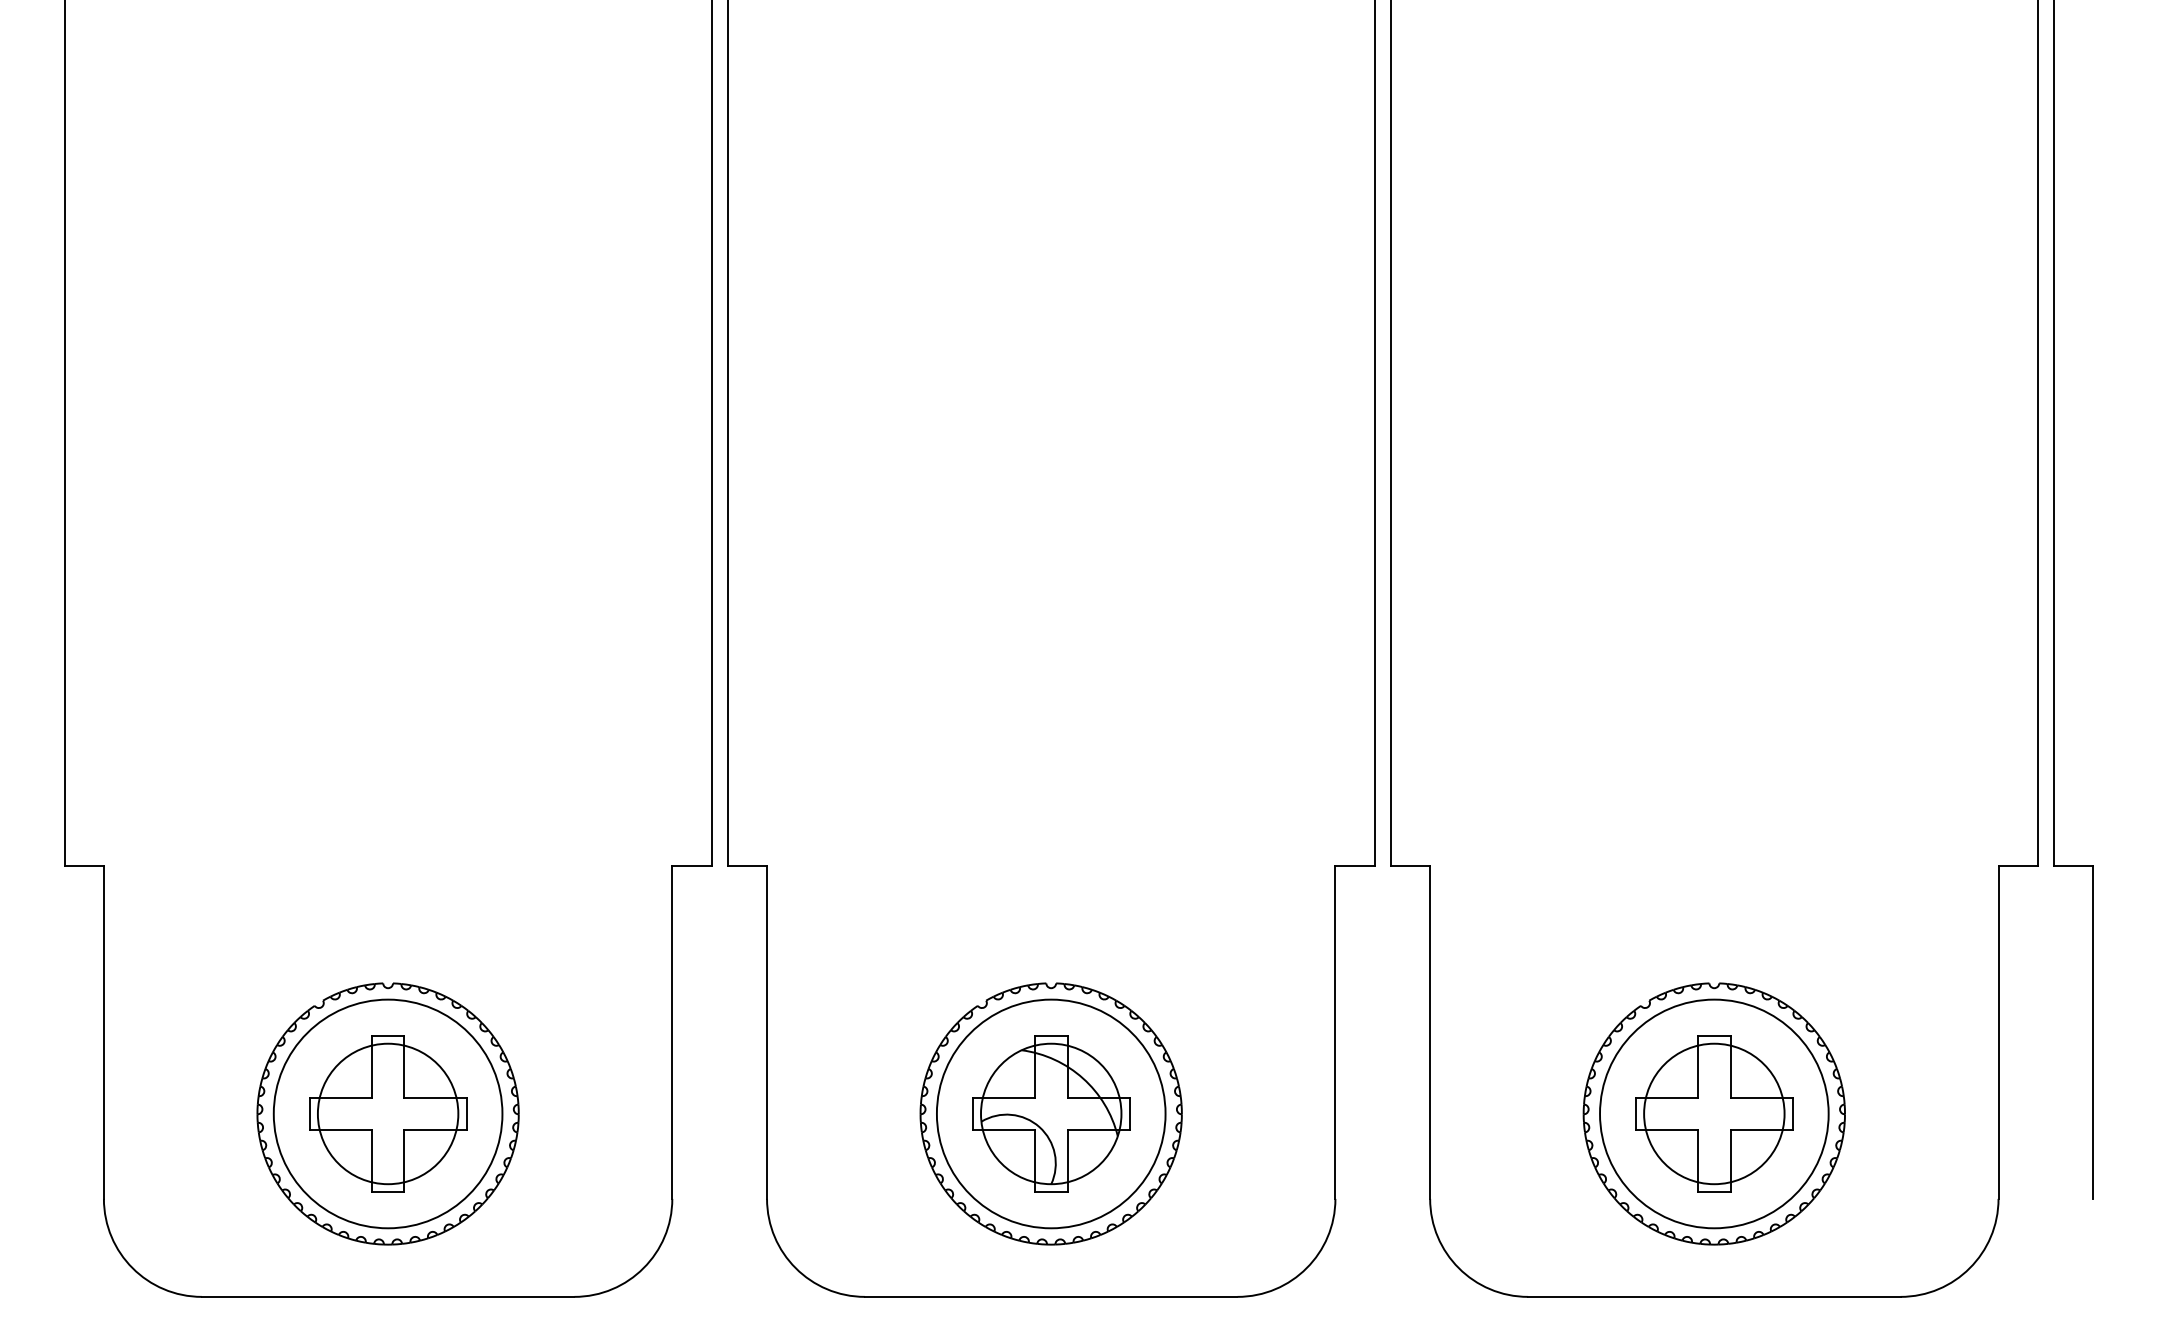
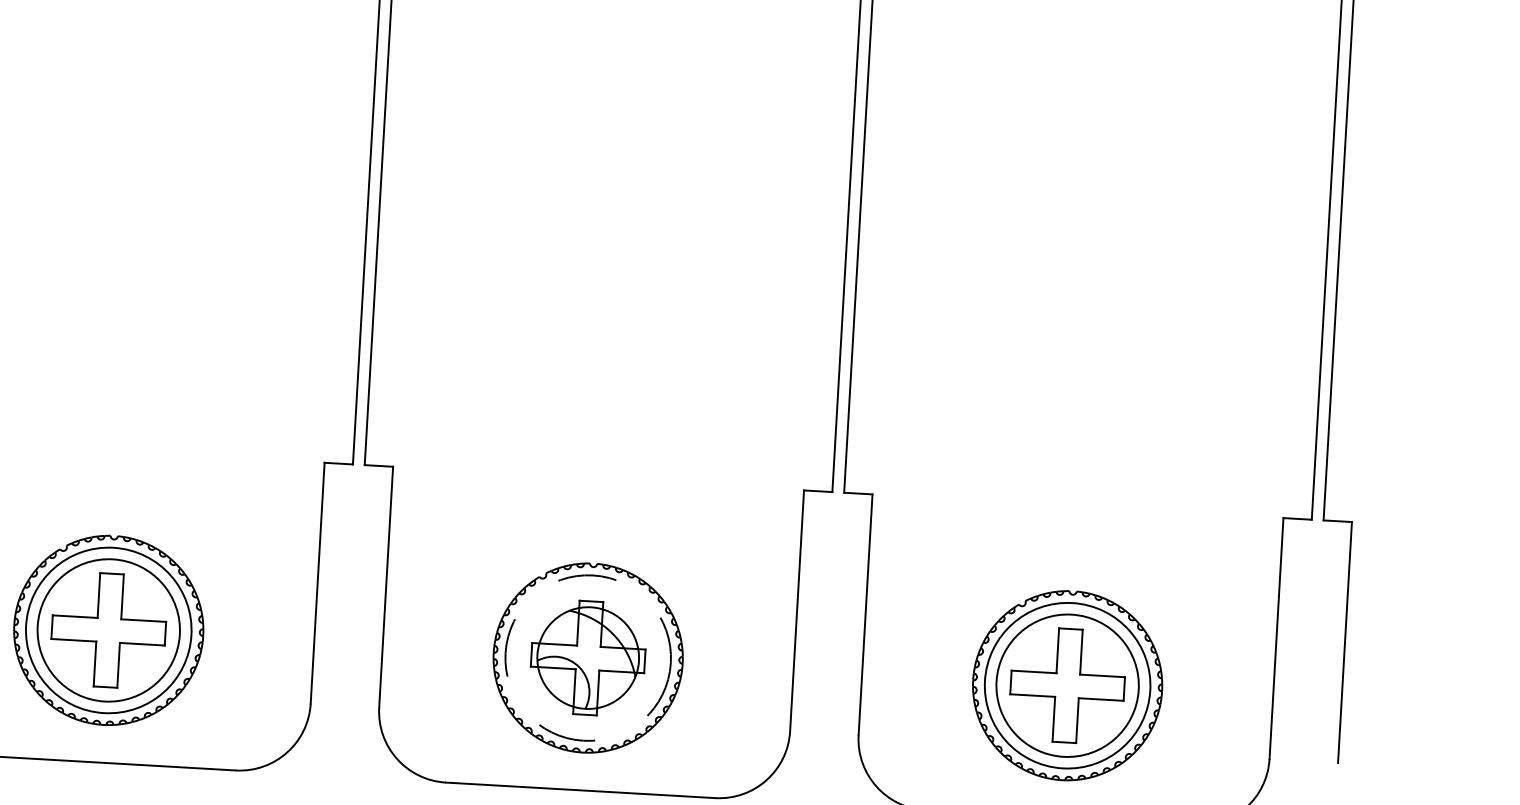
circle: (387, 1113) -> (108, 630), size x1.4
circle: (1050, 1113) -> (587, 657), solid -> dashed
circle: (1714, 1113) -> (1067, 685), size x1.4

